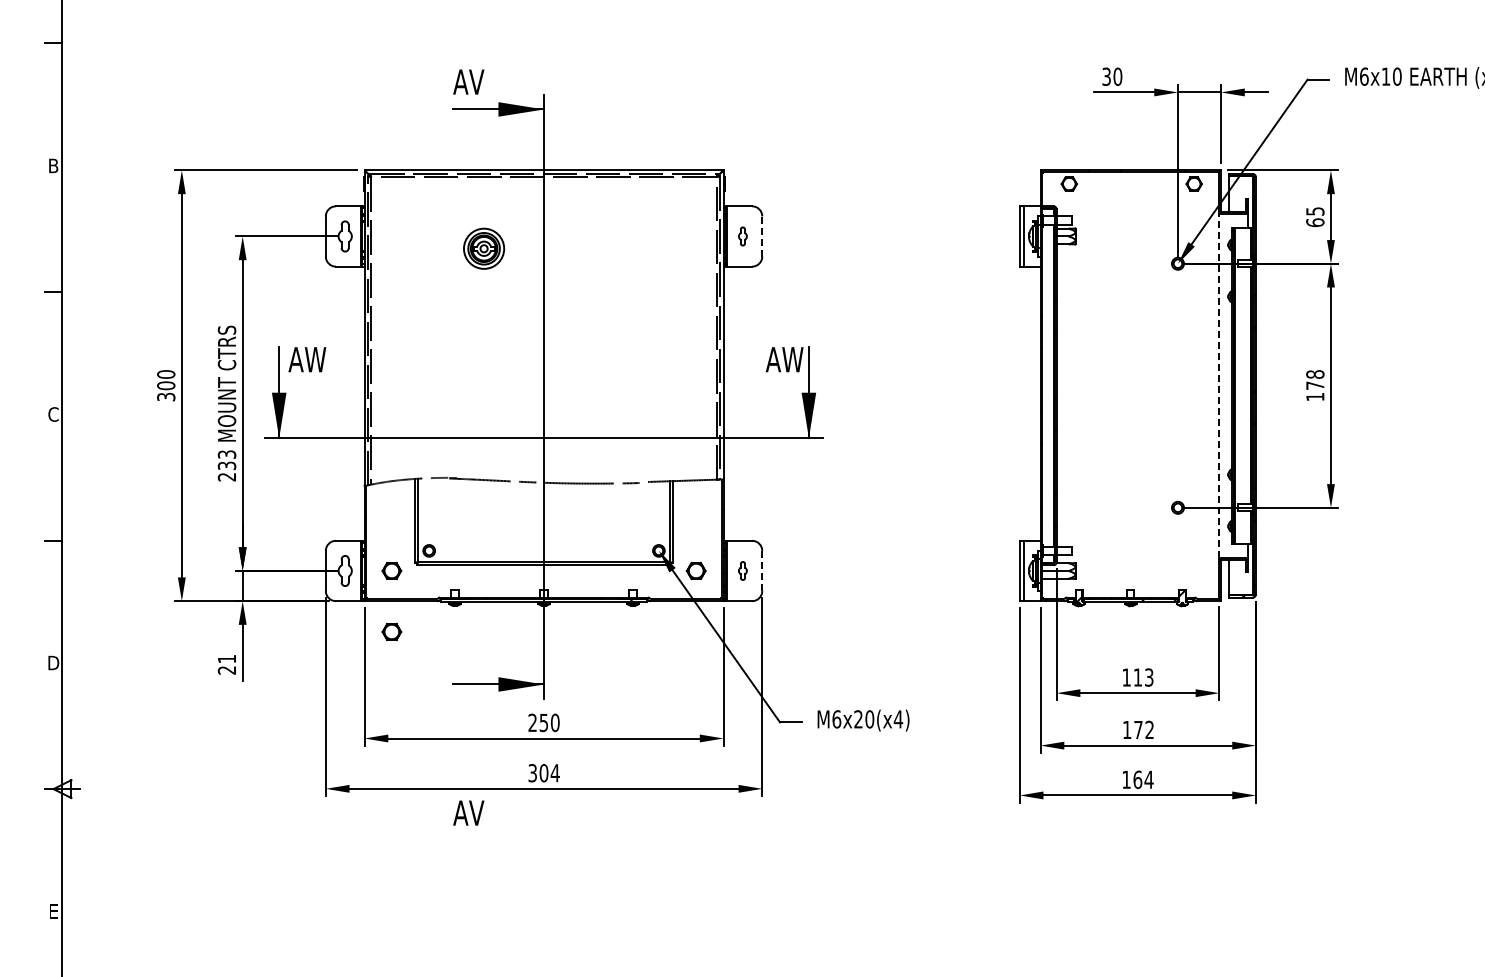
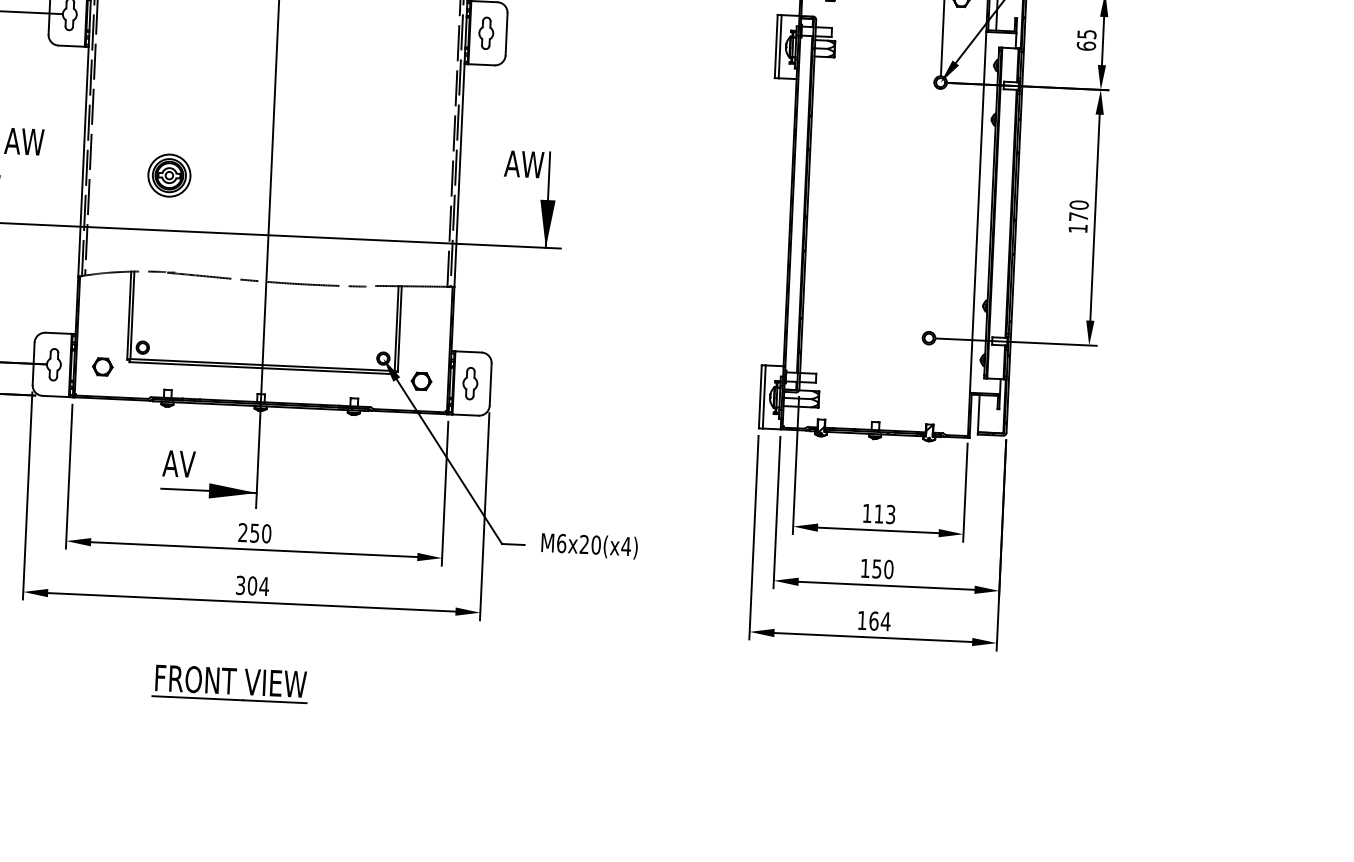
part: (742, 236) -> (485, 33), size x1.67
line: (762, 236) -> (506, 34), dashed -> solid
part: (484, 248) -> (169, 175), moved
text: (1315, 374) -> (1079, 205), 178 -> 170
line: (1219, 385) -> (978, 212), dashed -> solid
part: (742, 570) -> (470, 383), size x1.67
line: (762, 570) -> (490, 384), dashed -> solid
part: (391, 631) -> (99, 430), removed
text: (1144, 729) -> (883, 568), 172 -> 150
text: (468, 812) -> (178, 463), moved
part: (526, 867) -> (229, 683), added

